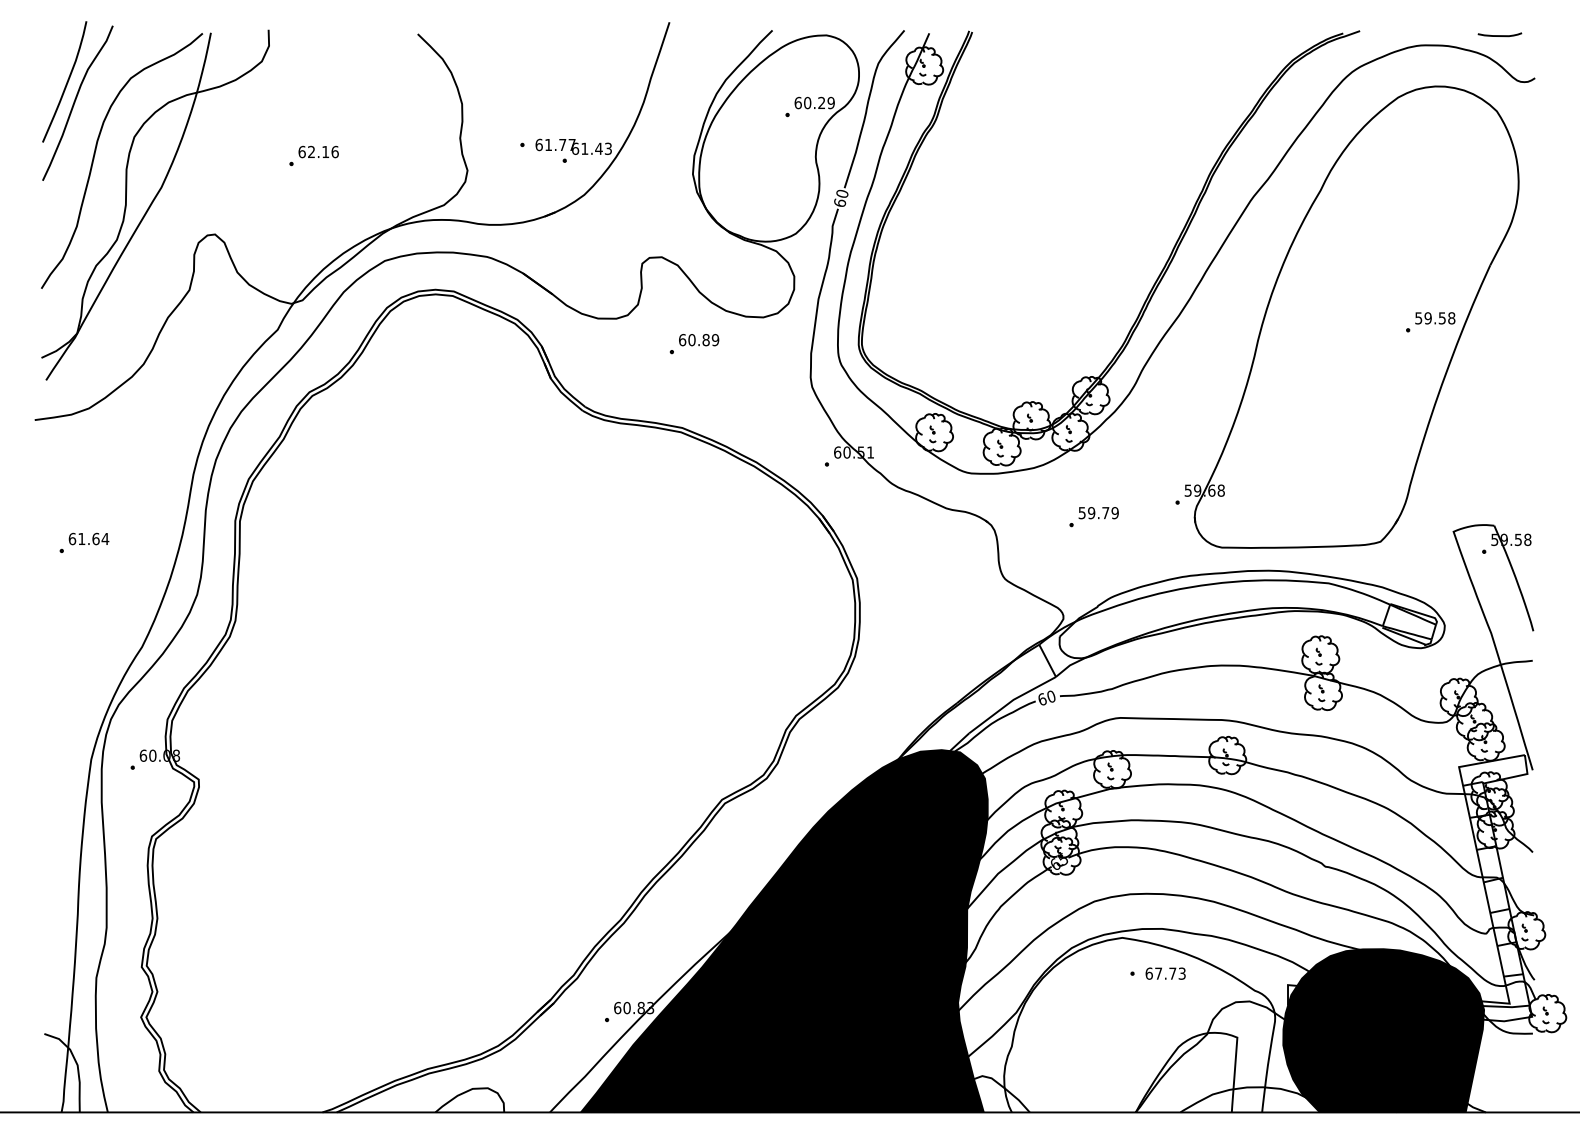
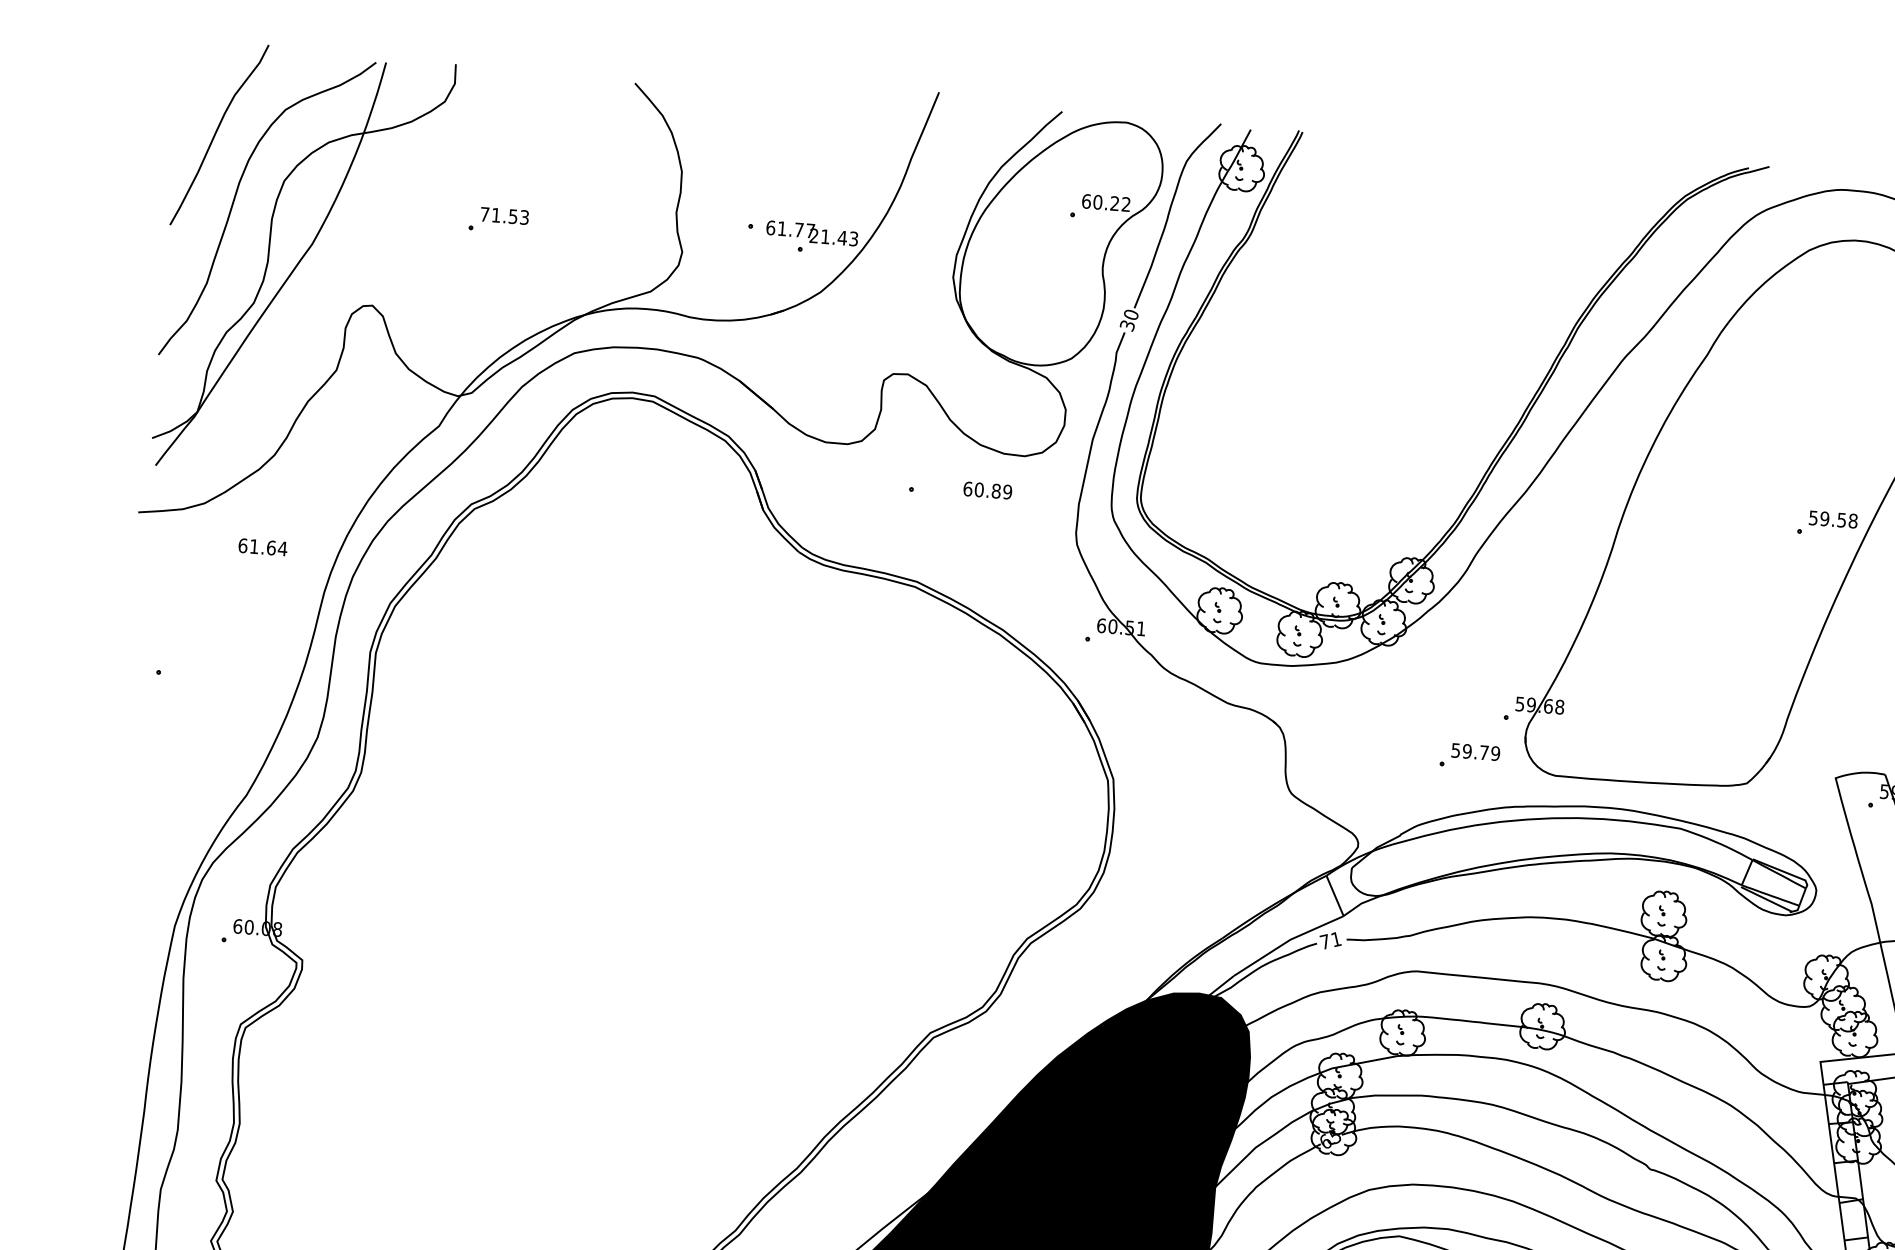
curve: (66, 81) -> (207, 107), removed
text: (830, 103) -> (1125, 204), 60.29 -> 60.22
text: (575, 148) -> (814, 235), 61.43 -> 21.43
text: (318, 151) -> (504, 215), 62.16 -> 71.53
text: (839, 202) -> (1127, 324), 60 -> 30
text: (699, 340) -> (988, 491), moved
part: (1093, 517) -> (1469, 756), moved
text: (88, 538) -> (262, 546), moved
text: (1046, 697) -> (1330, 939), 60 -> 71

